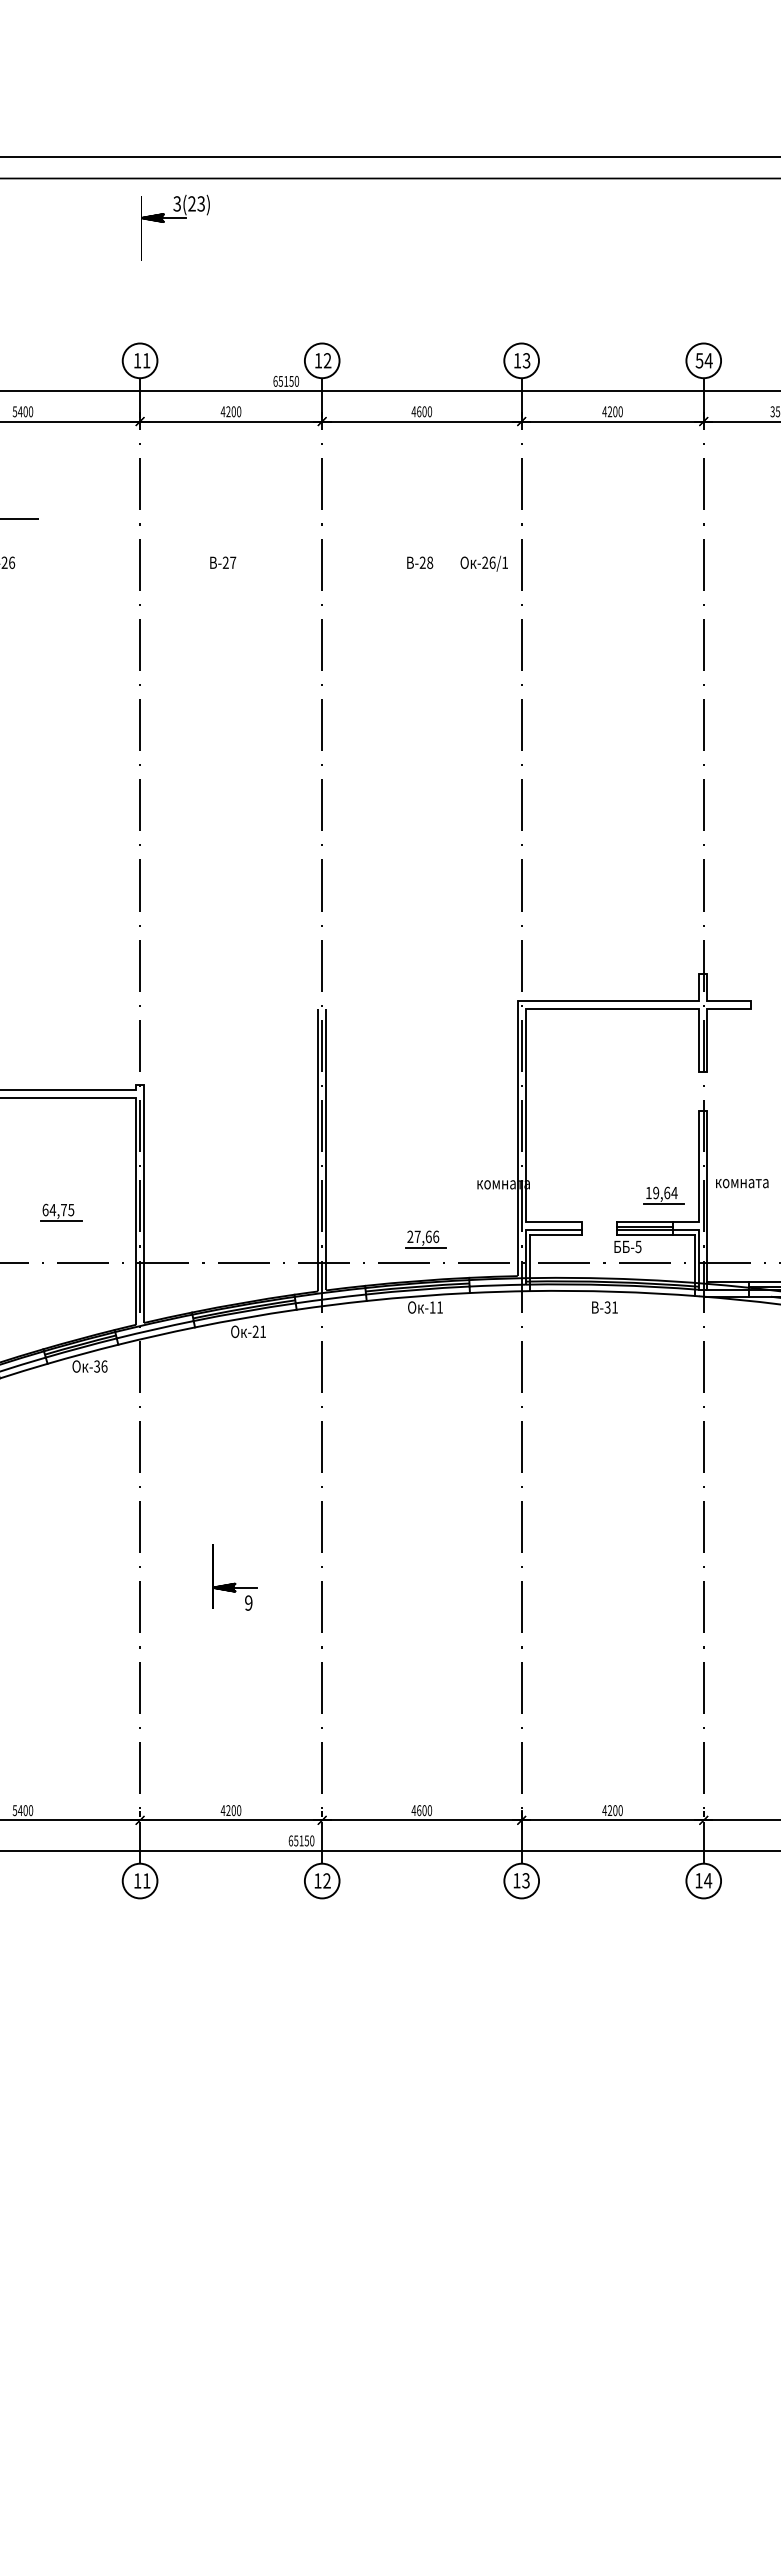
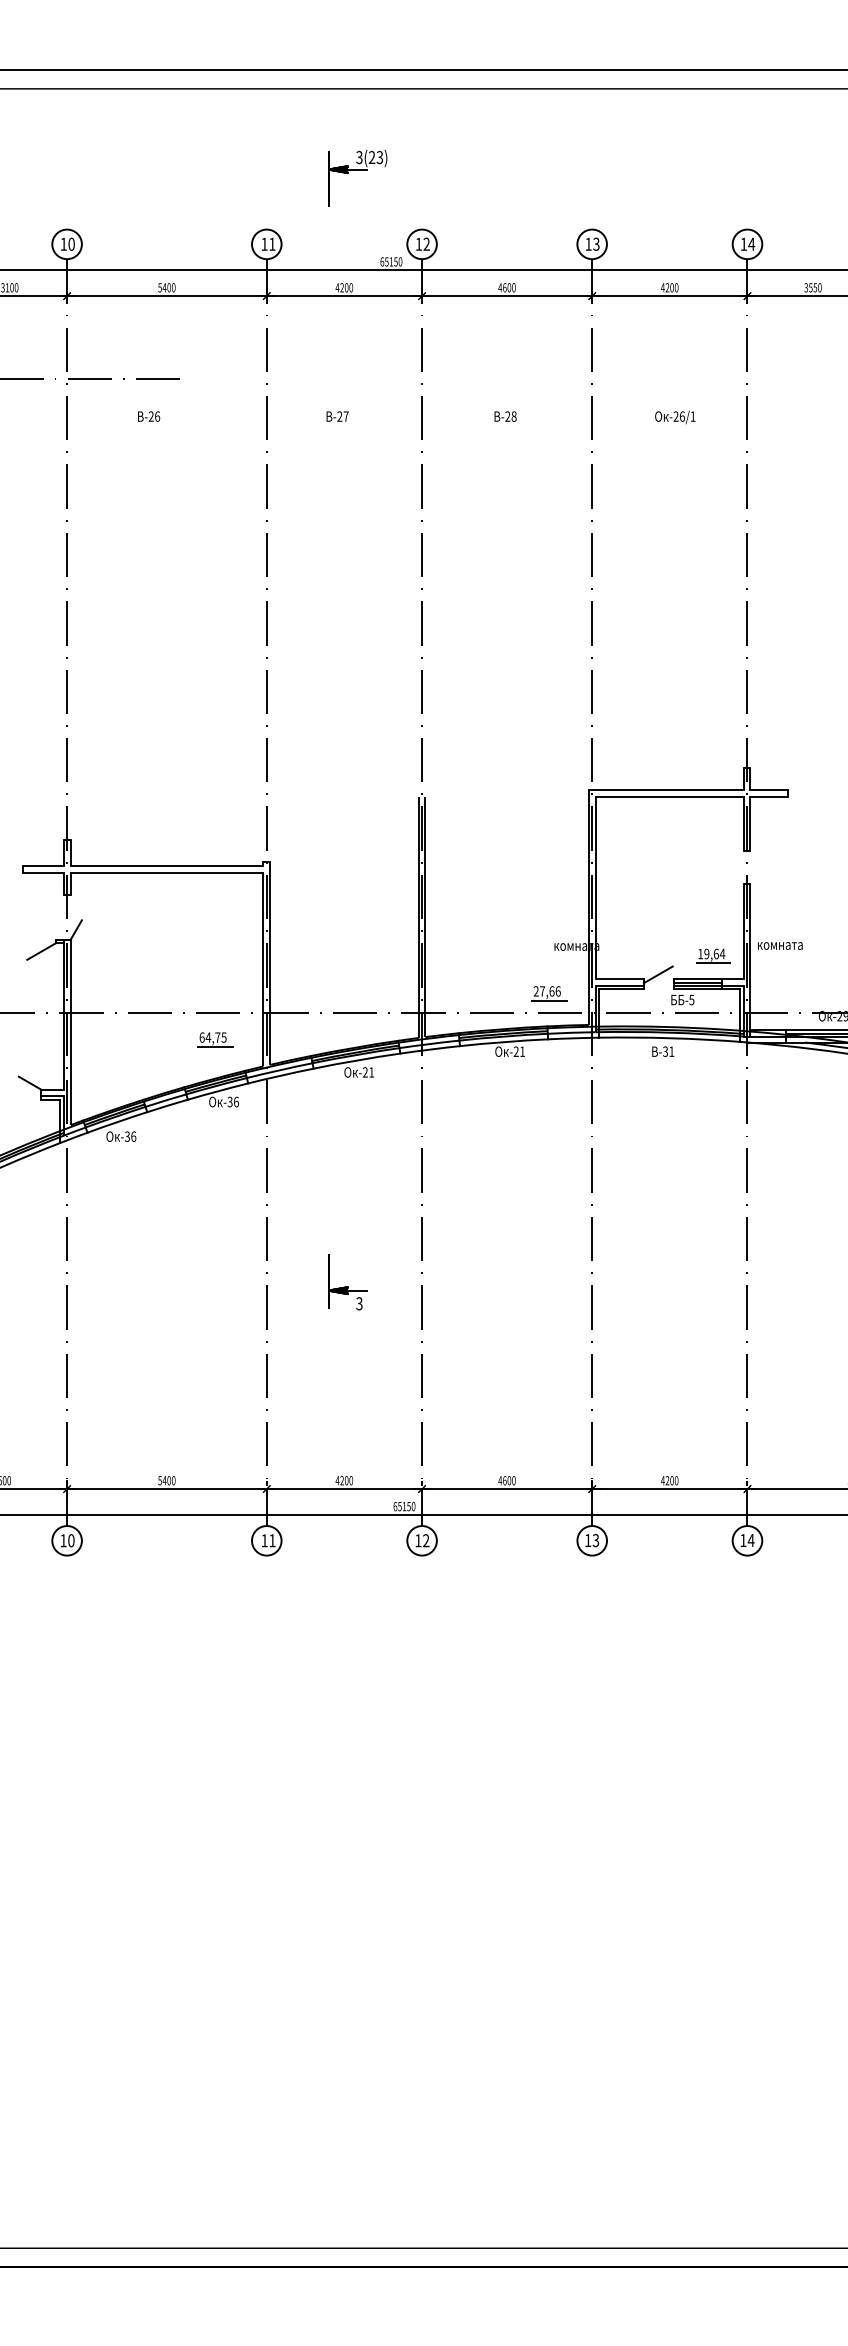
part: (174, 219) -> (357, 170), moved
text: (699, 359) -> (743, 243), 54 -> 14
text: (484, 563) -> (675, 417), moved
part: (61, 1212) -> (215, 1039), moved
line: (598, 1216) -> (657, 974), added
part: (425, 1239) -> (549, 993), moved
text: (431, 1307) -> (515, 1051), -11 -> -21
text: (248, 1602) -> (359, 1303), 9 -> 3

